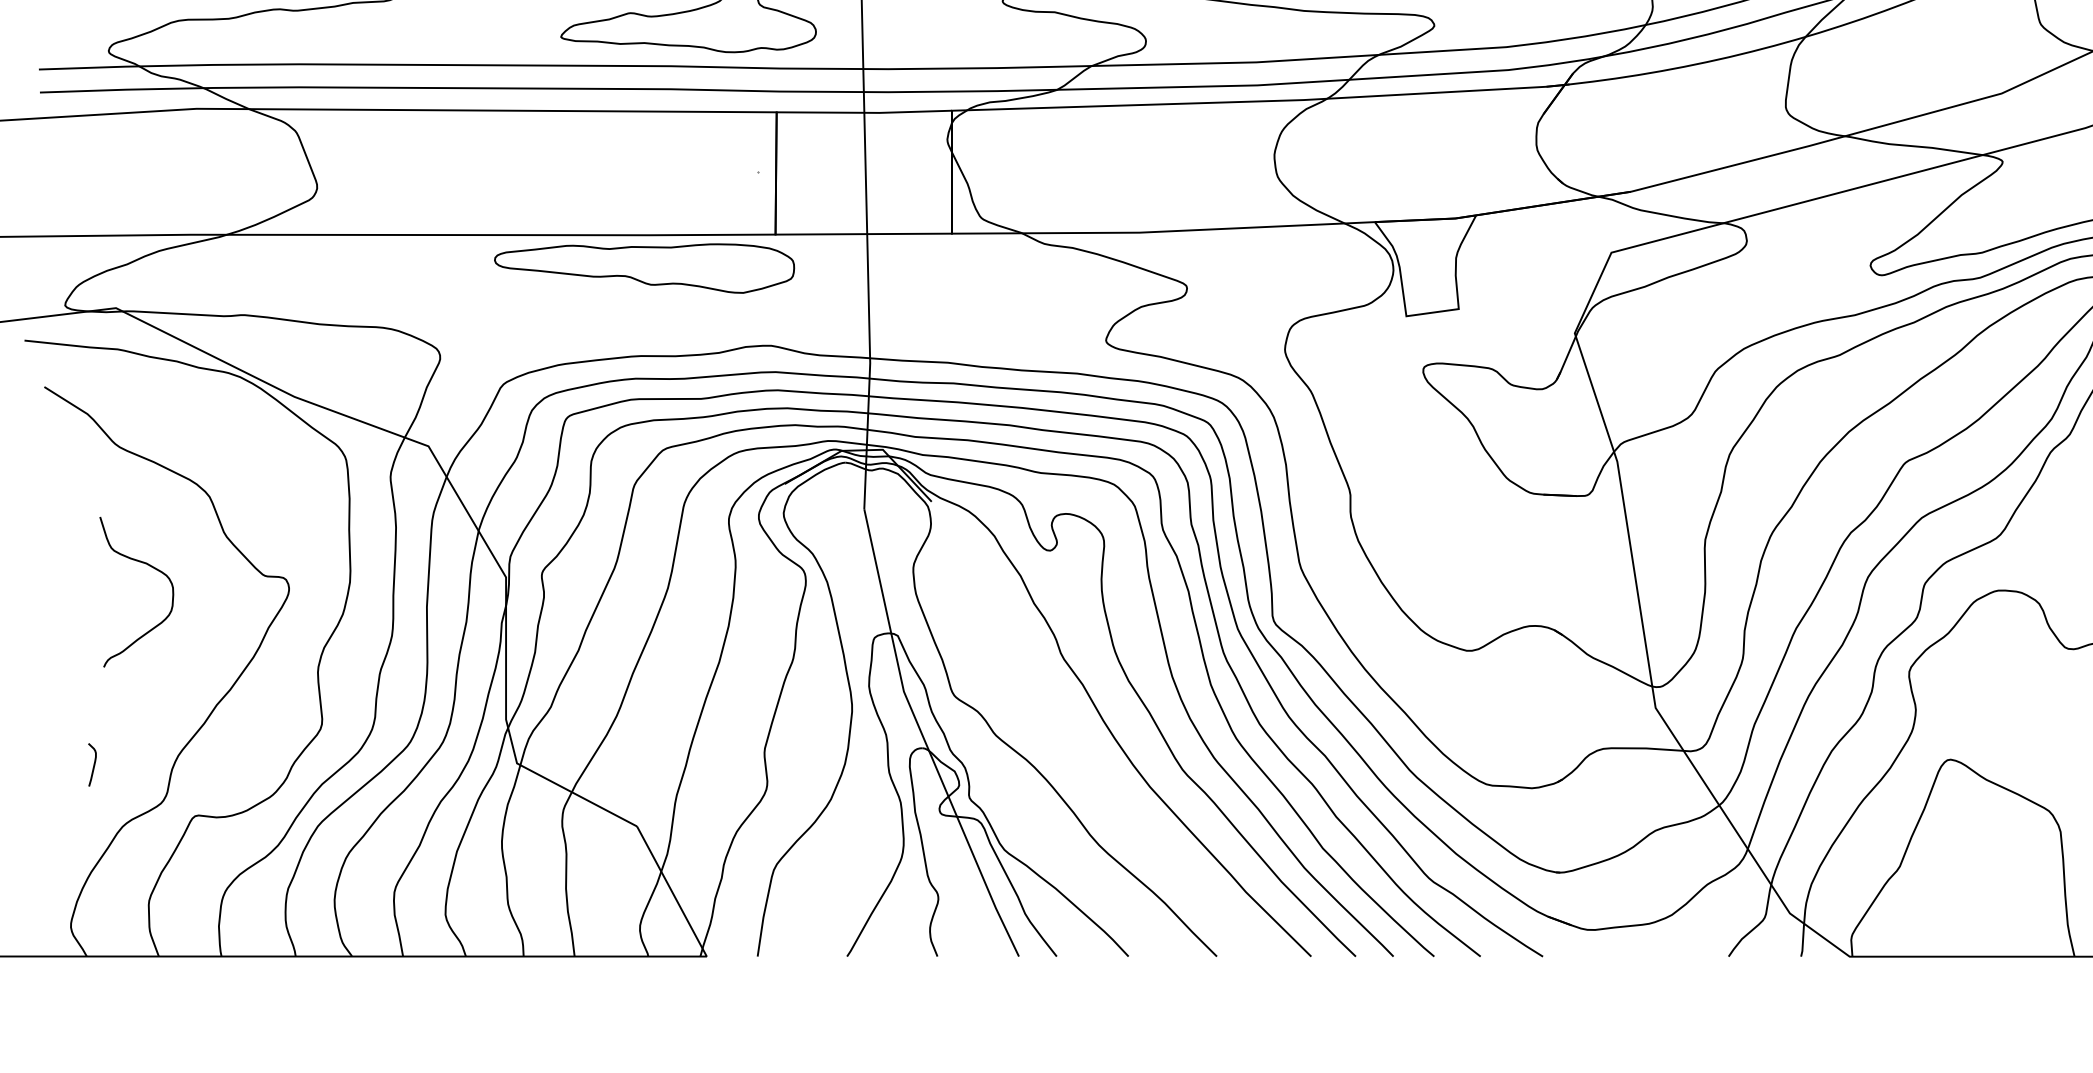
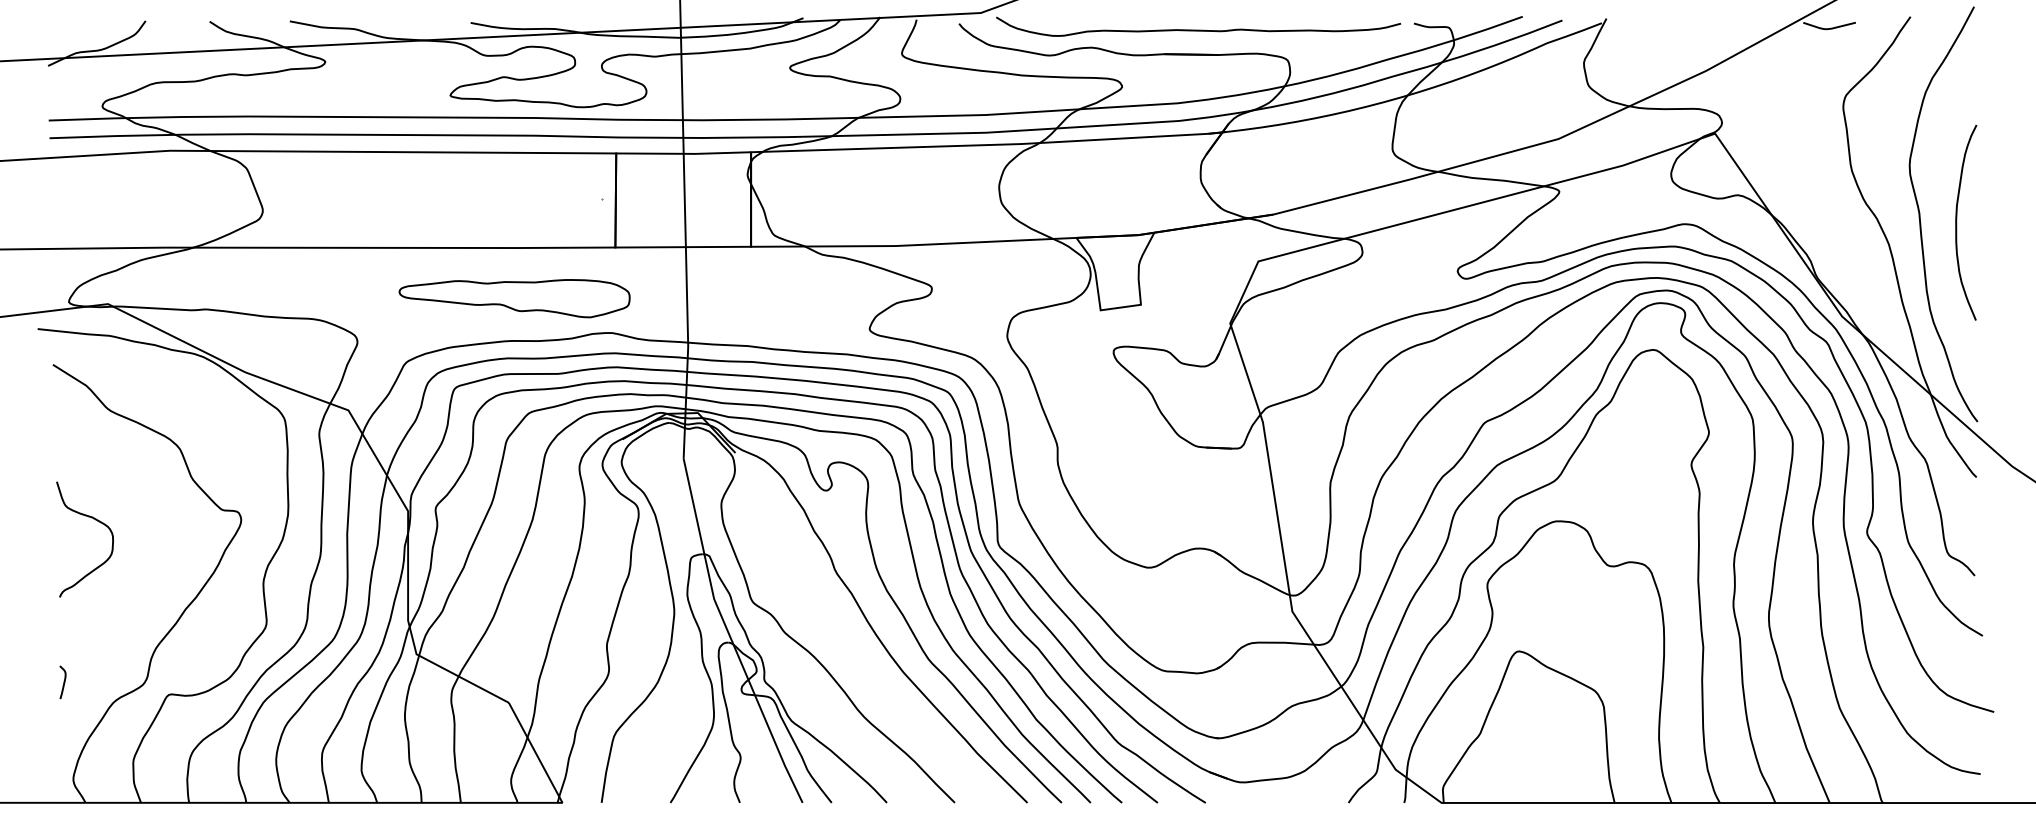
part: (644, 268) -> (514, 298), moved
curve: (147, 566) -> (93, 519), moved
curve: (93, 764) -> (63, 682), moved

